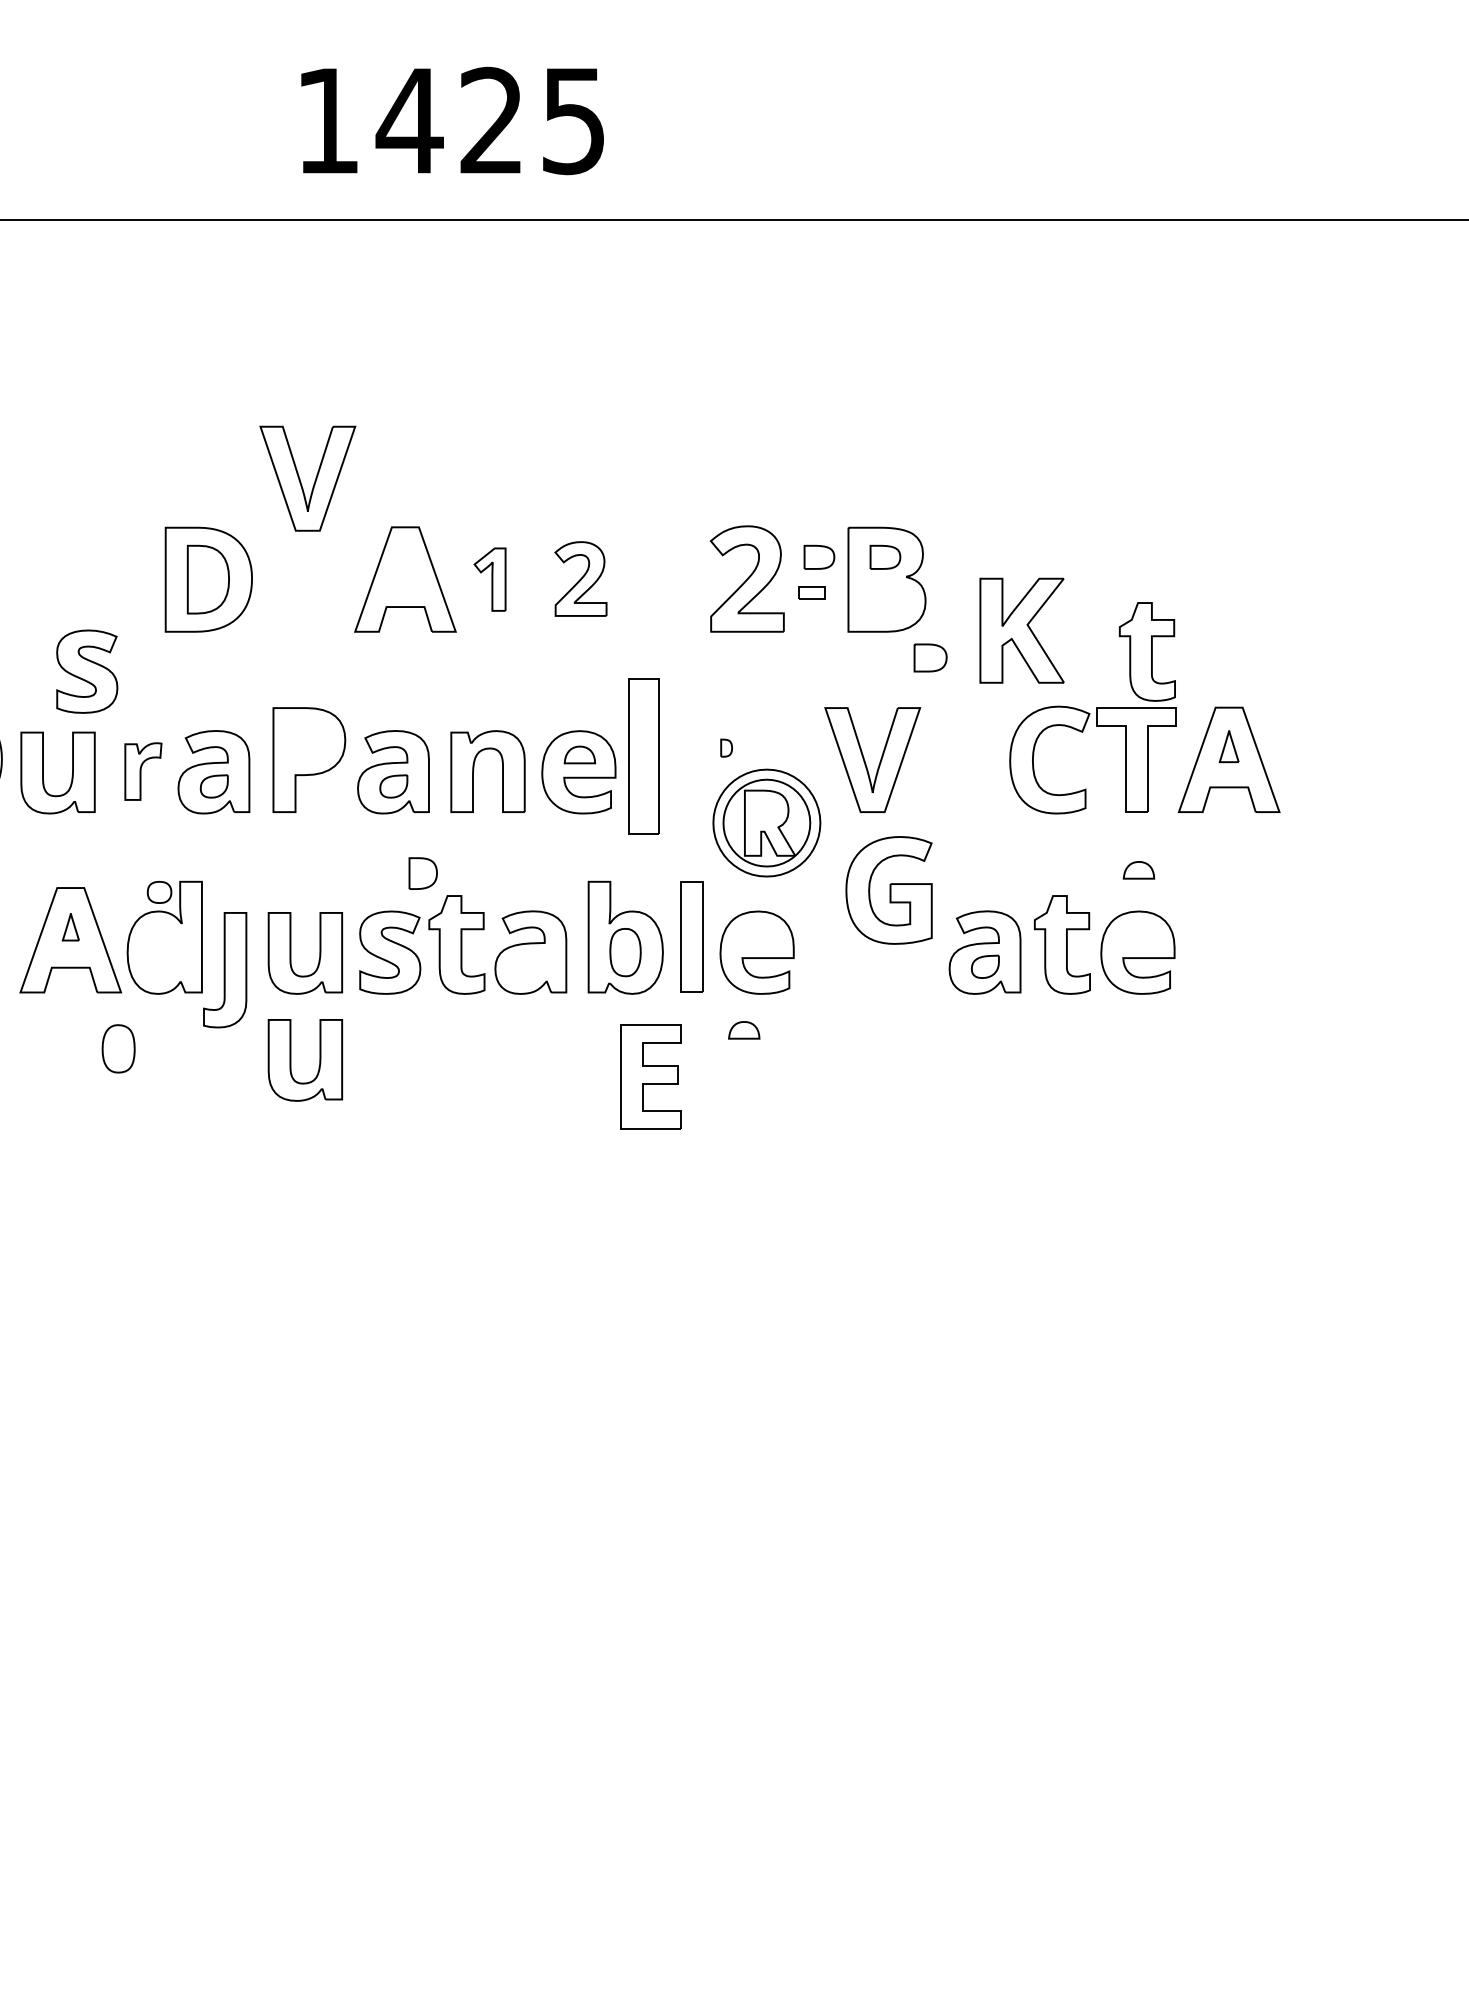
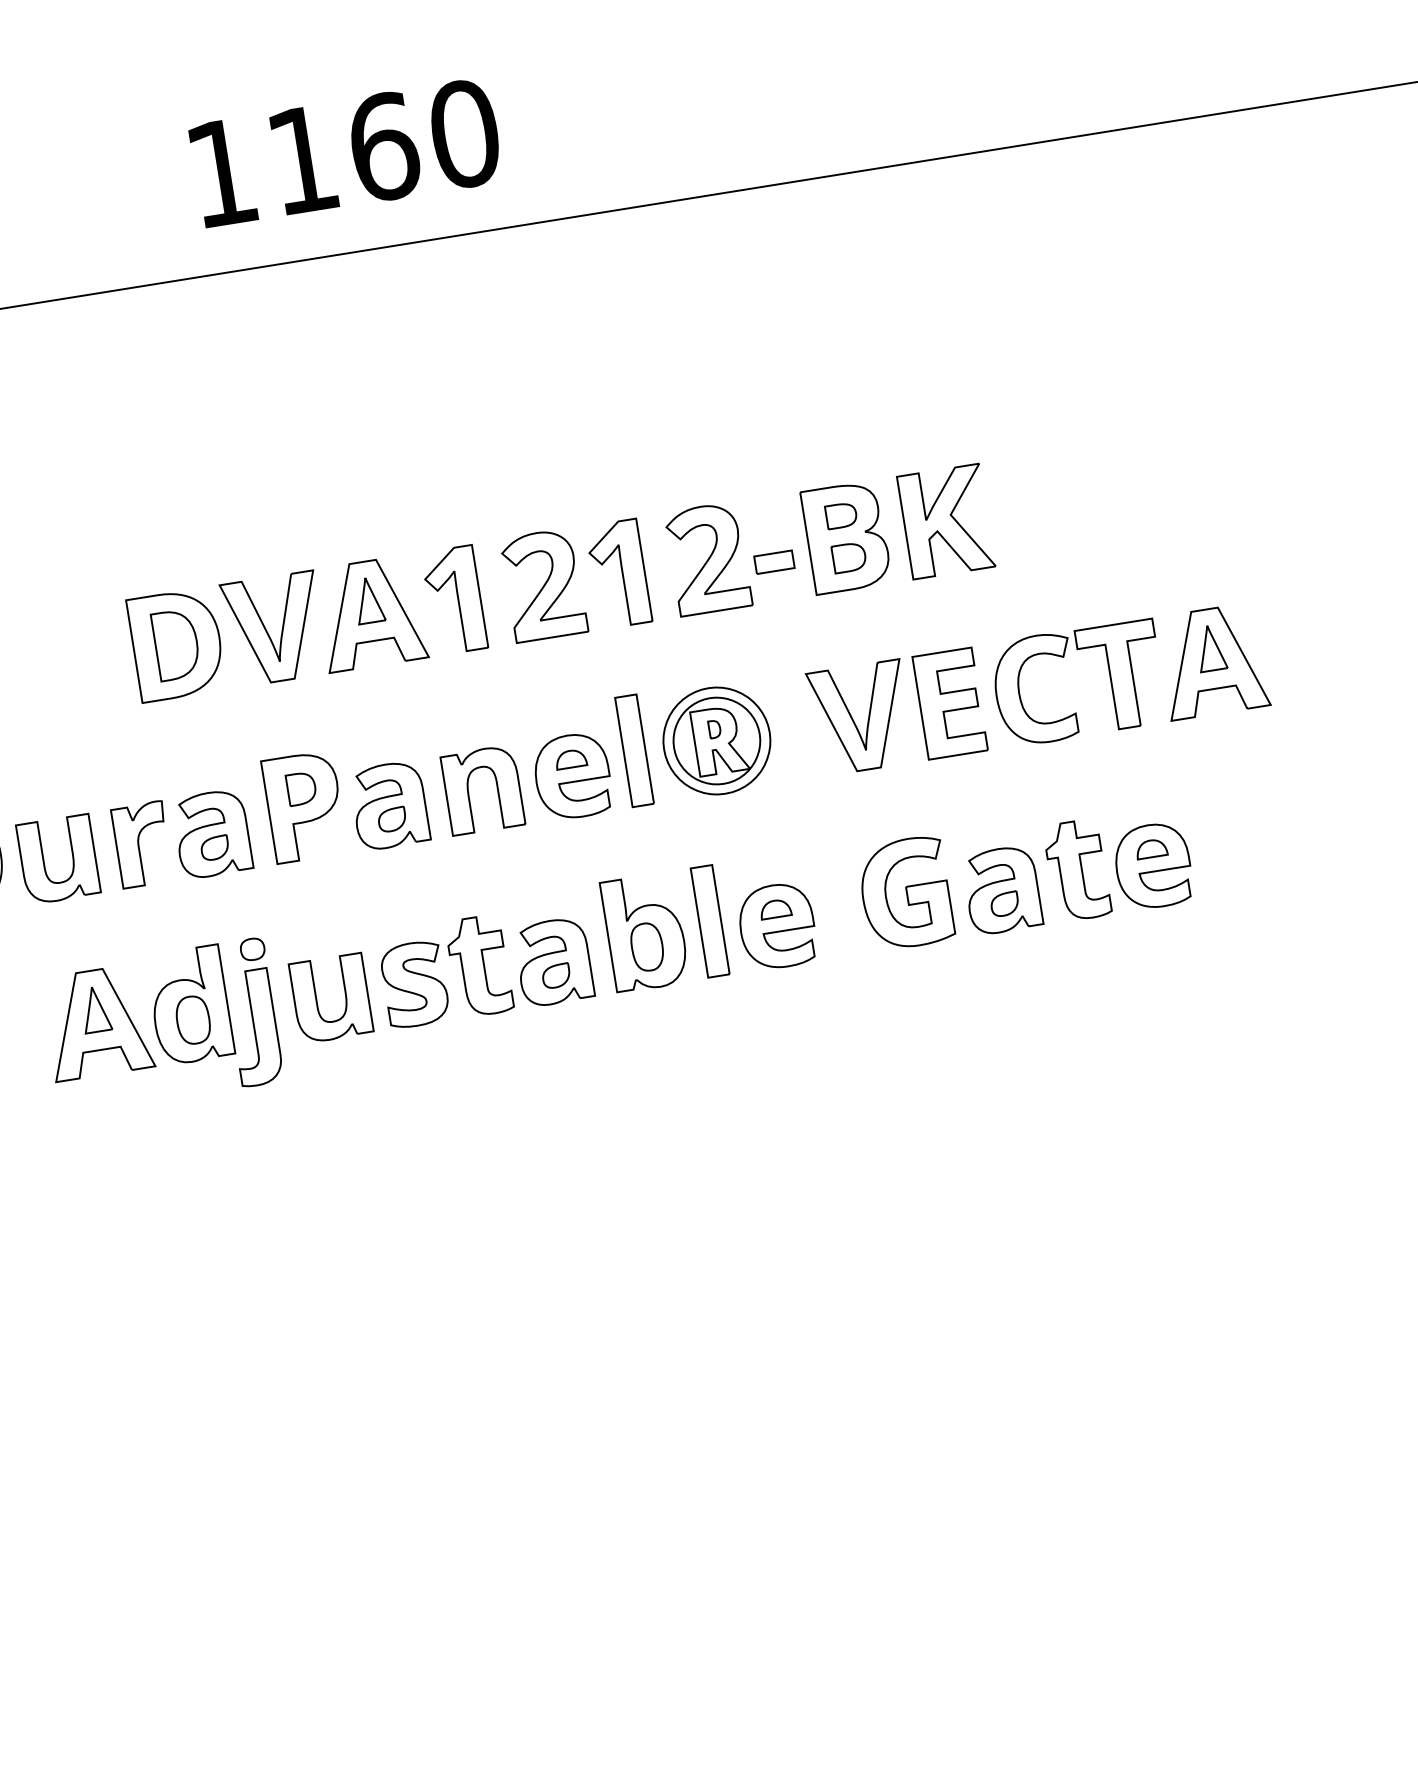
text: (490, 120) -> (382, 146), 1425 -> 1160
part: (300, 478) -> (267, 630), moved
part: (819, 556) -> (776, 525), removed
part: (405, 566) -> (368, 600), added
part: (580, 578) -> (543, 584), size x1.43
part: (489, 579) -> (453, 600), size x1.67
part: (656, 579) -> (618, 573), added
part: (811, 592) -> (773, 562), size x1.43
part: (1021, 630) -> (945, 521), moved
part: (1147, 651) -> (1115, 567), removed
part: (930, 657) -> (849, 557), moved
part: (87, 671) -> (71, 754), removed
part: (1228, 746) -> (1210, 648), size x1.43
part: (643, 756) -> (634, 750), size x0.71
part: (143, 771) -> (142, 844), size x1.43
part: (766, 822) -> (716, 740), moved
part: (1138, 870) -> (1151, 849), moved
part: (422, 873) -> (300, 788), moved
part: (888, 890) -> (905, 893), moved
part: (159, 891) -> (252, 948), moved
part: (70, 927) -> (95, 1010), size x1.67
part: (530, 966) -> (555, 975), added
part: (744, 1030) -> (775, 909), moved
part: (118, 1048) -> (193, 1019), moved
part: (291, 1060) -> (334, 1106), removed
part: (650, 1076) -> (949, 703), moved

